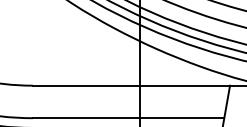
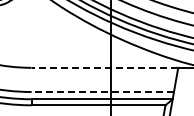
line: (130, 85) -> (104, 67), solid -> dashed
line: (128, 118) -> (102, 92), solid -> dashed

